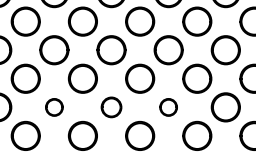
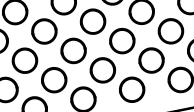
circle: (54, 107) -> (54, 80), size x1.67
circle: (111, 107) -> (102, 70), size x1.43
circle: (168, 107) -> (151, 60), size x1.67

